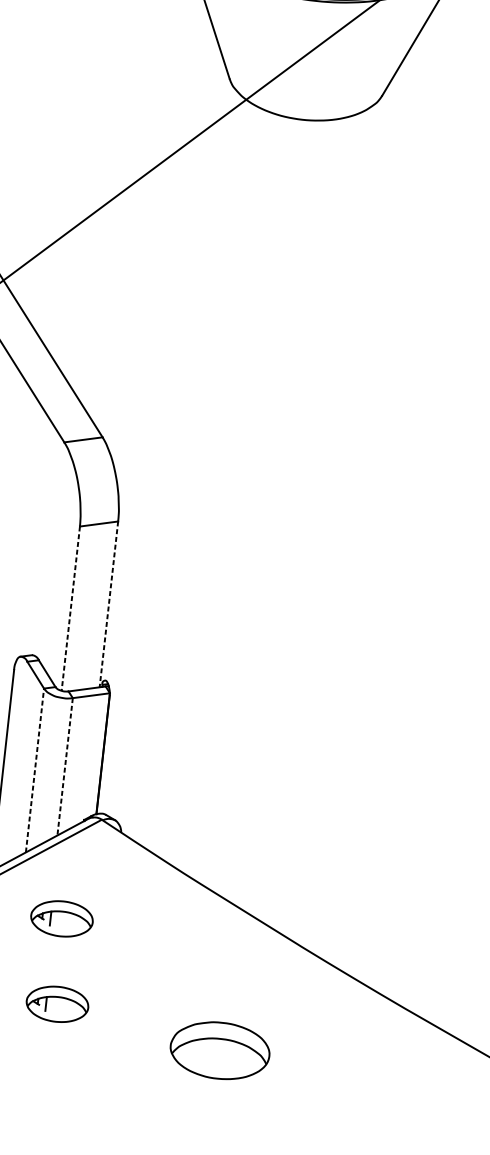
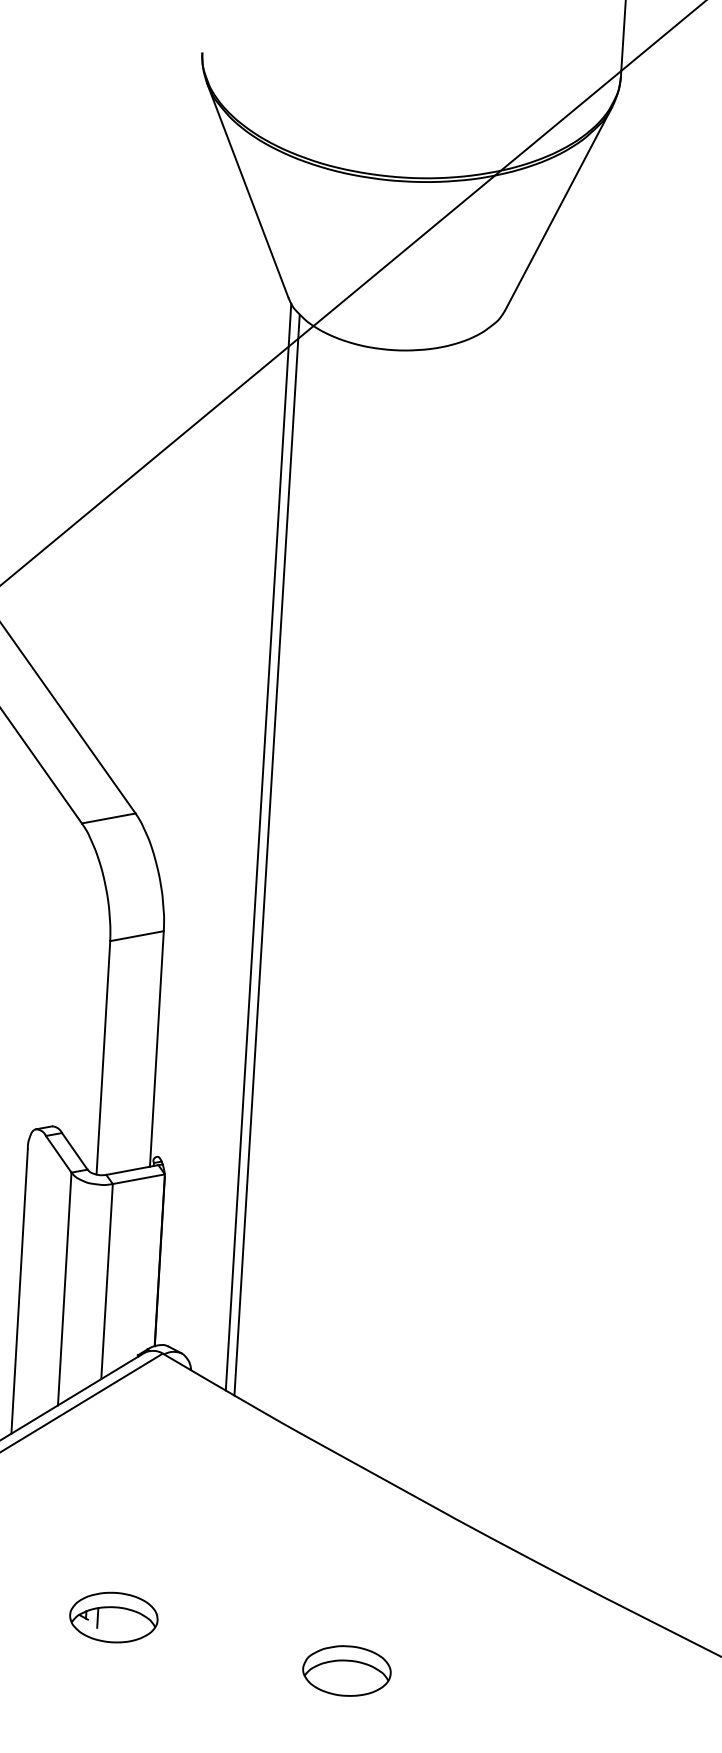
line: (188, 465) -> (258, 846), added
line: (193, 471) -> (266, 854), added
line: (108, 604) -> (156, 1048), dashed -> solid
line: (70, 608) -> (103, 1057), dashed -> solid
line: (65, 766) -> (107, 1281), dashed -> solid
line: (34, 770) -> (64, 1289), dashed -> solid
part: (61, 918) -> (113, 1496), removed
part: (219, 1050) -> (346, 1670), size x0.62

